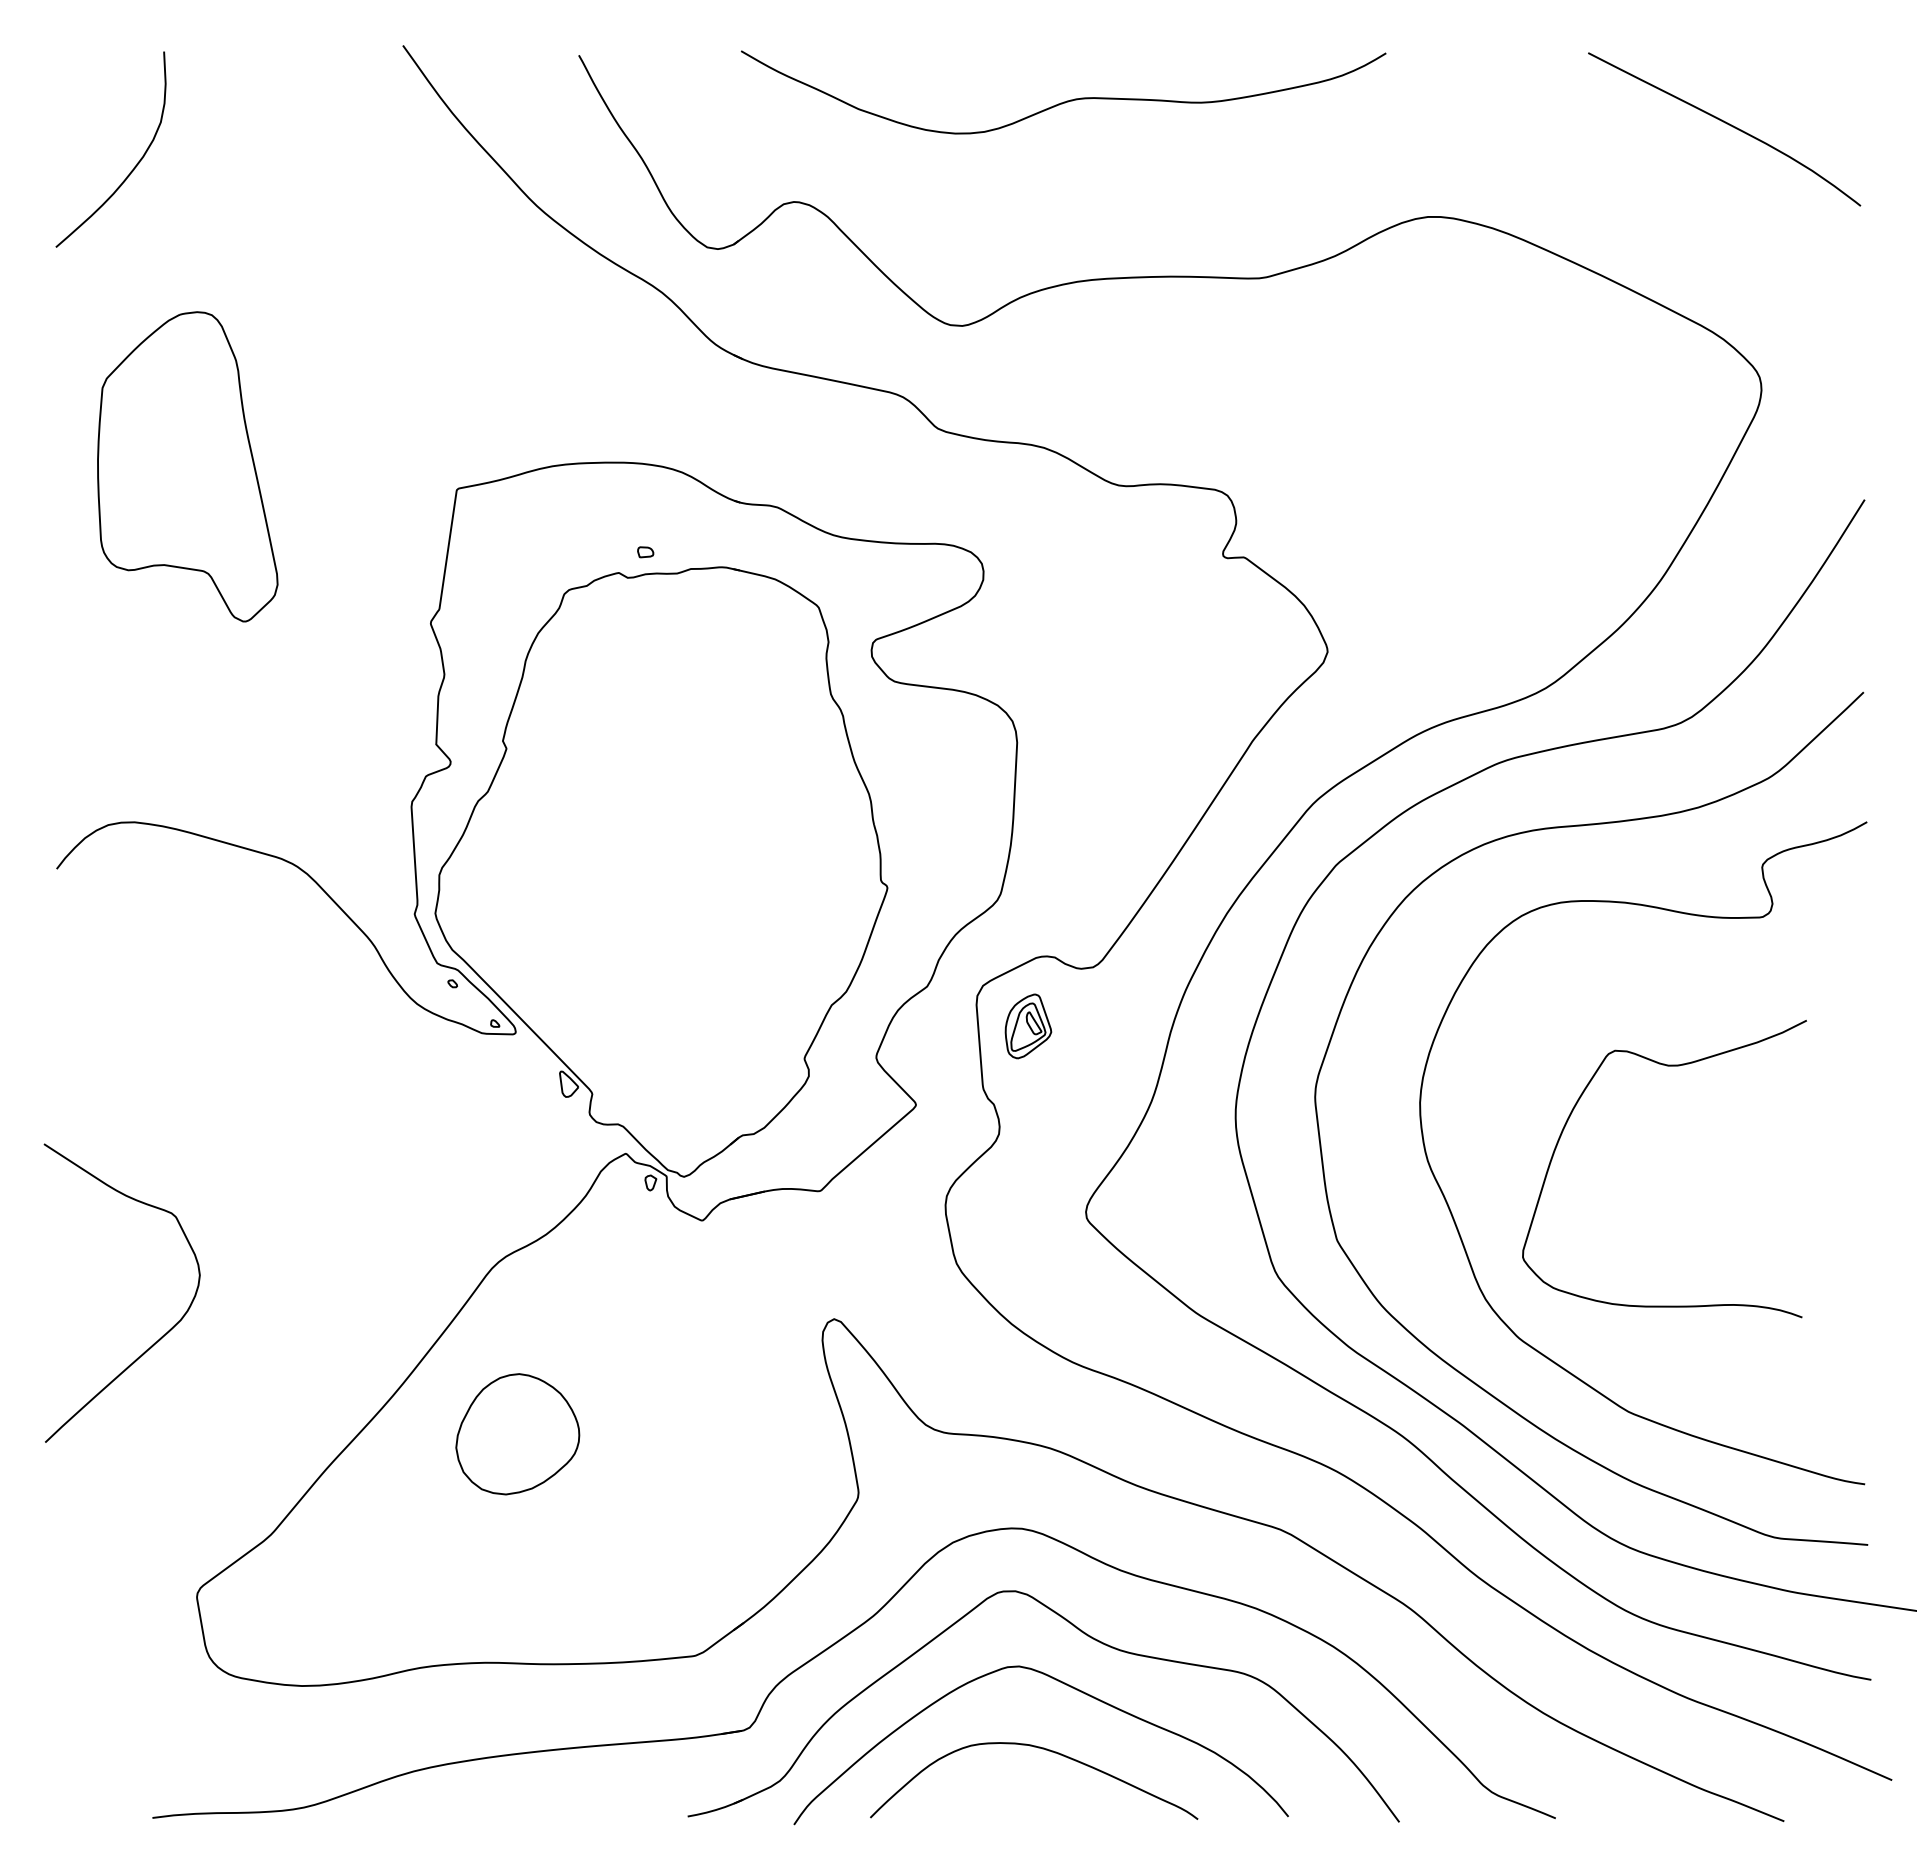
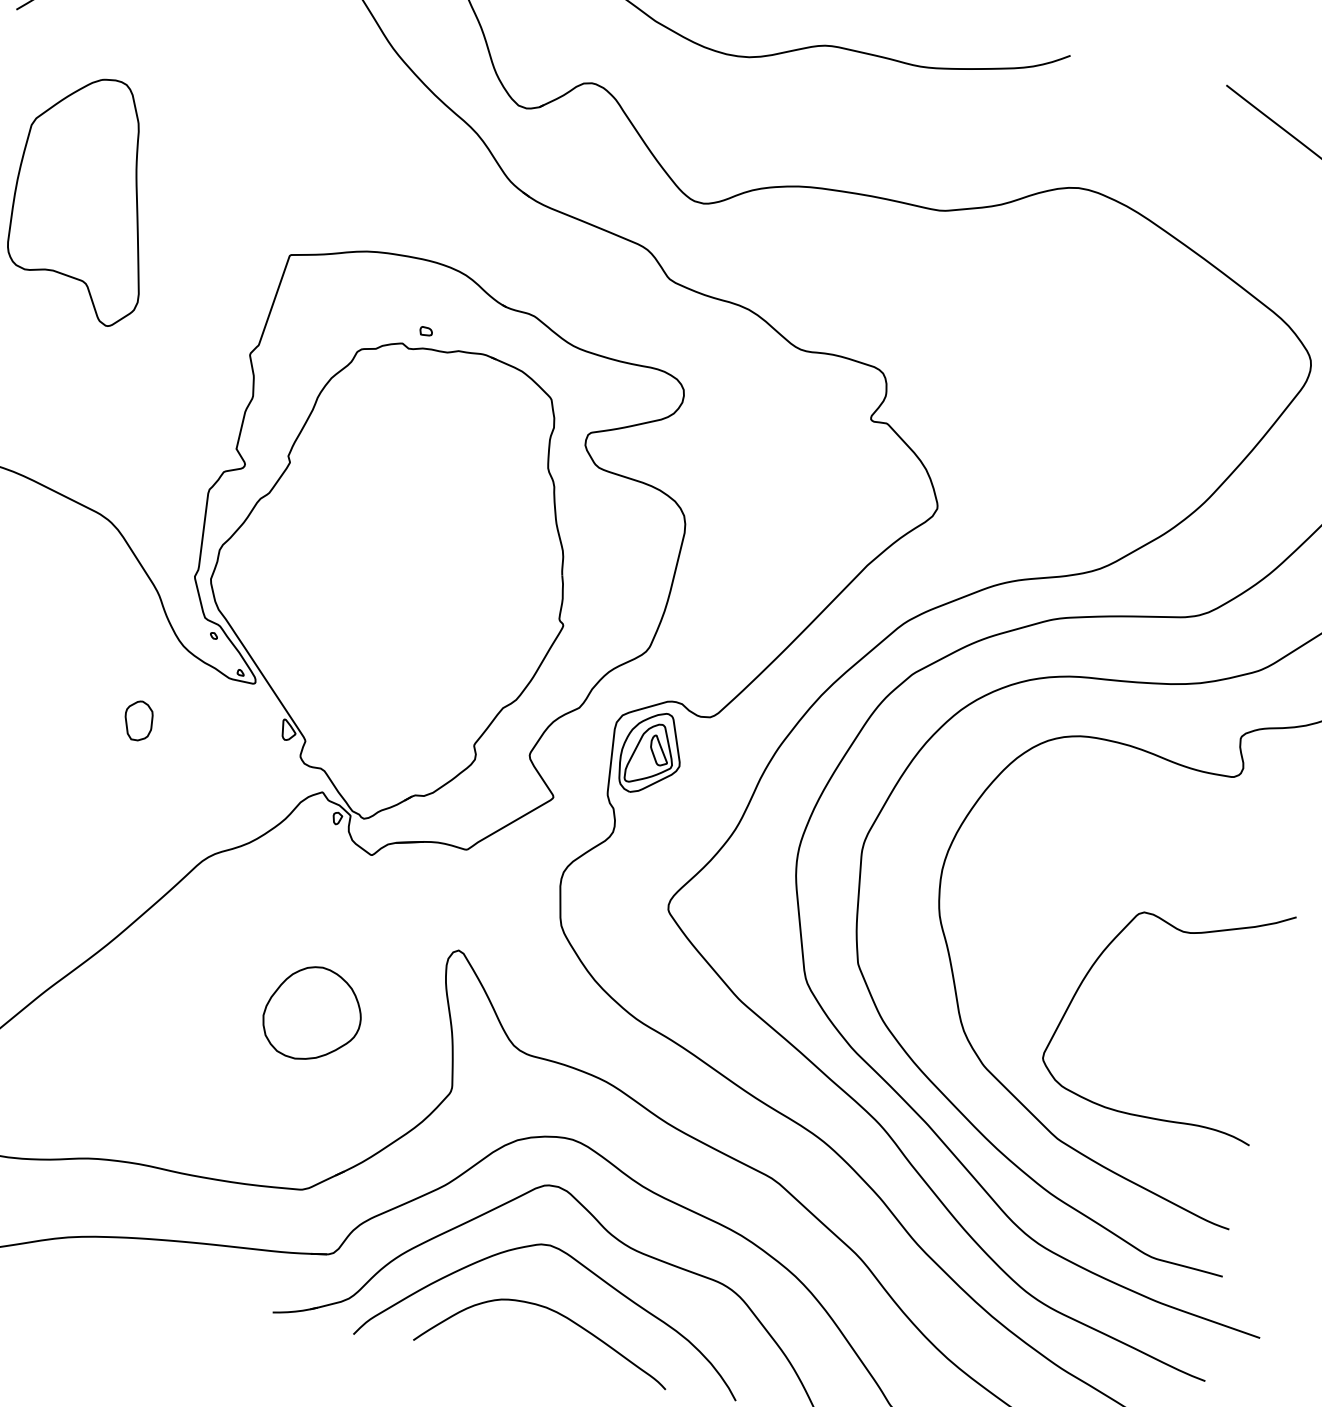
part: (1028, 1026) -> (651, 753), size x1.67
curve: (1666, 1066) -> (1181, 932), moved
part: (378, 1107) -> (138, 720), added
part: (517, 1434) -> (312, 1014), moved

